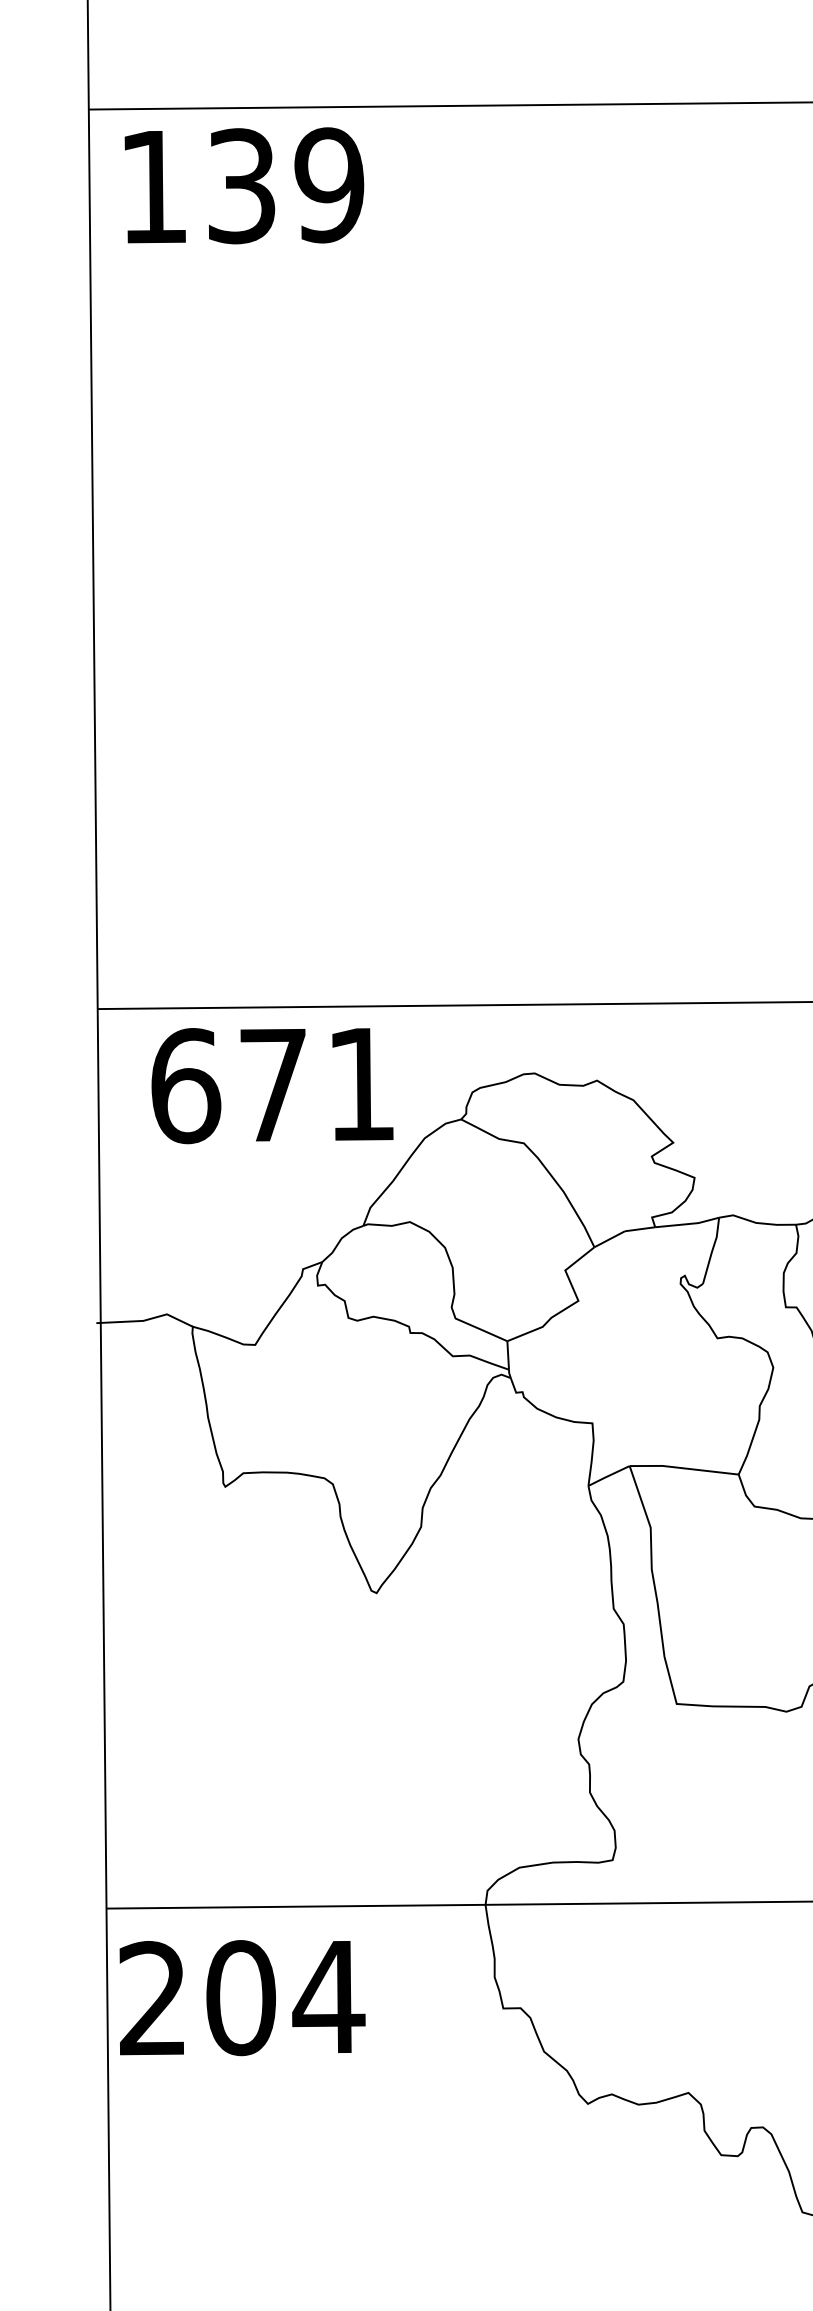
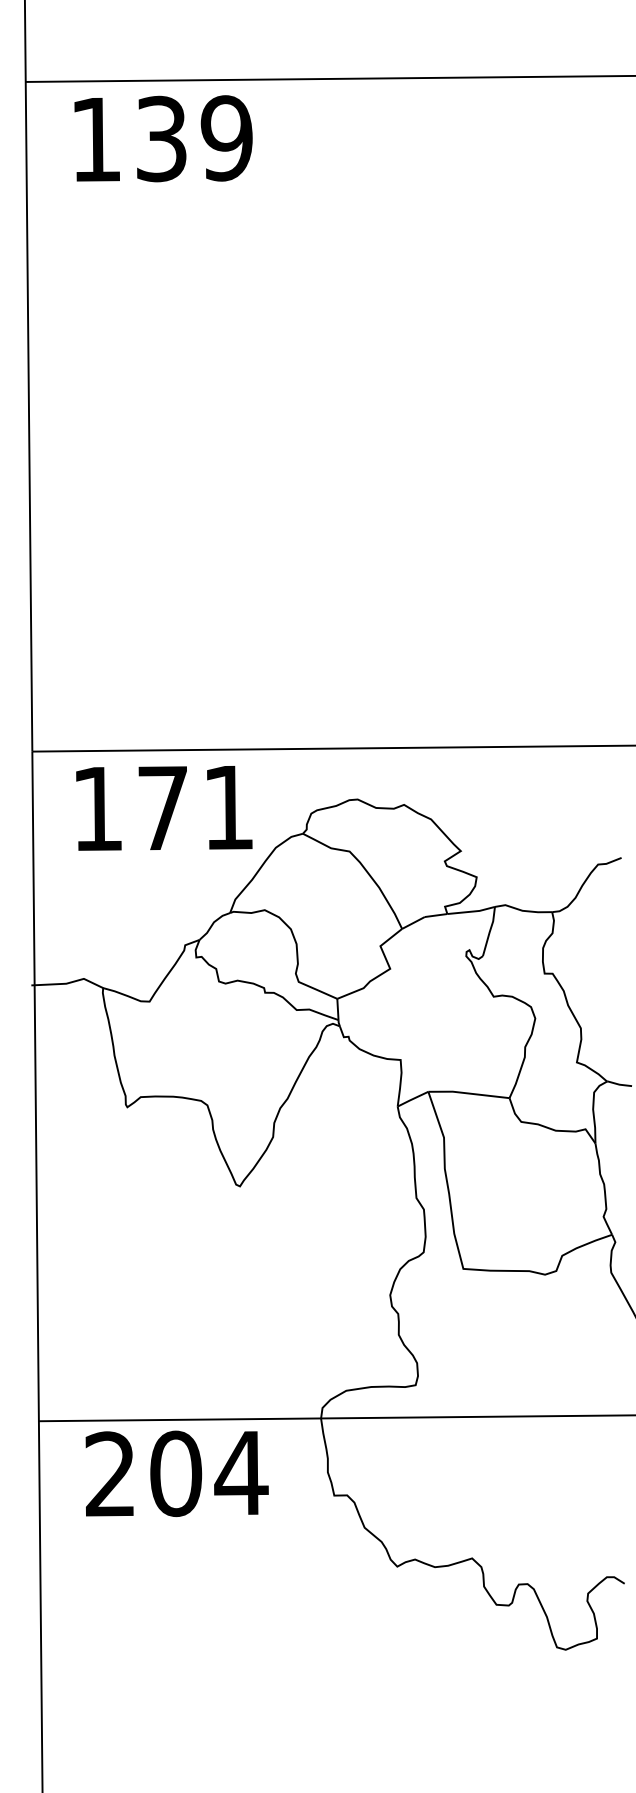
text: (244, 185) -> (163, 138), moved
text: (186, 1085) -> (98, 808), 671 -> 171
text: (241, 1997) -> (176, 1473), moved

